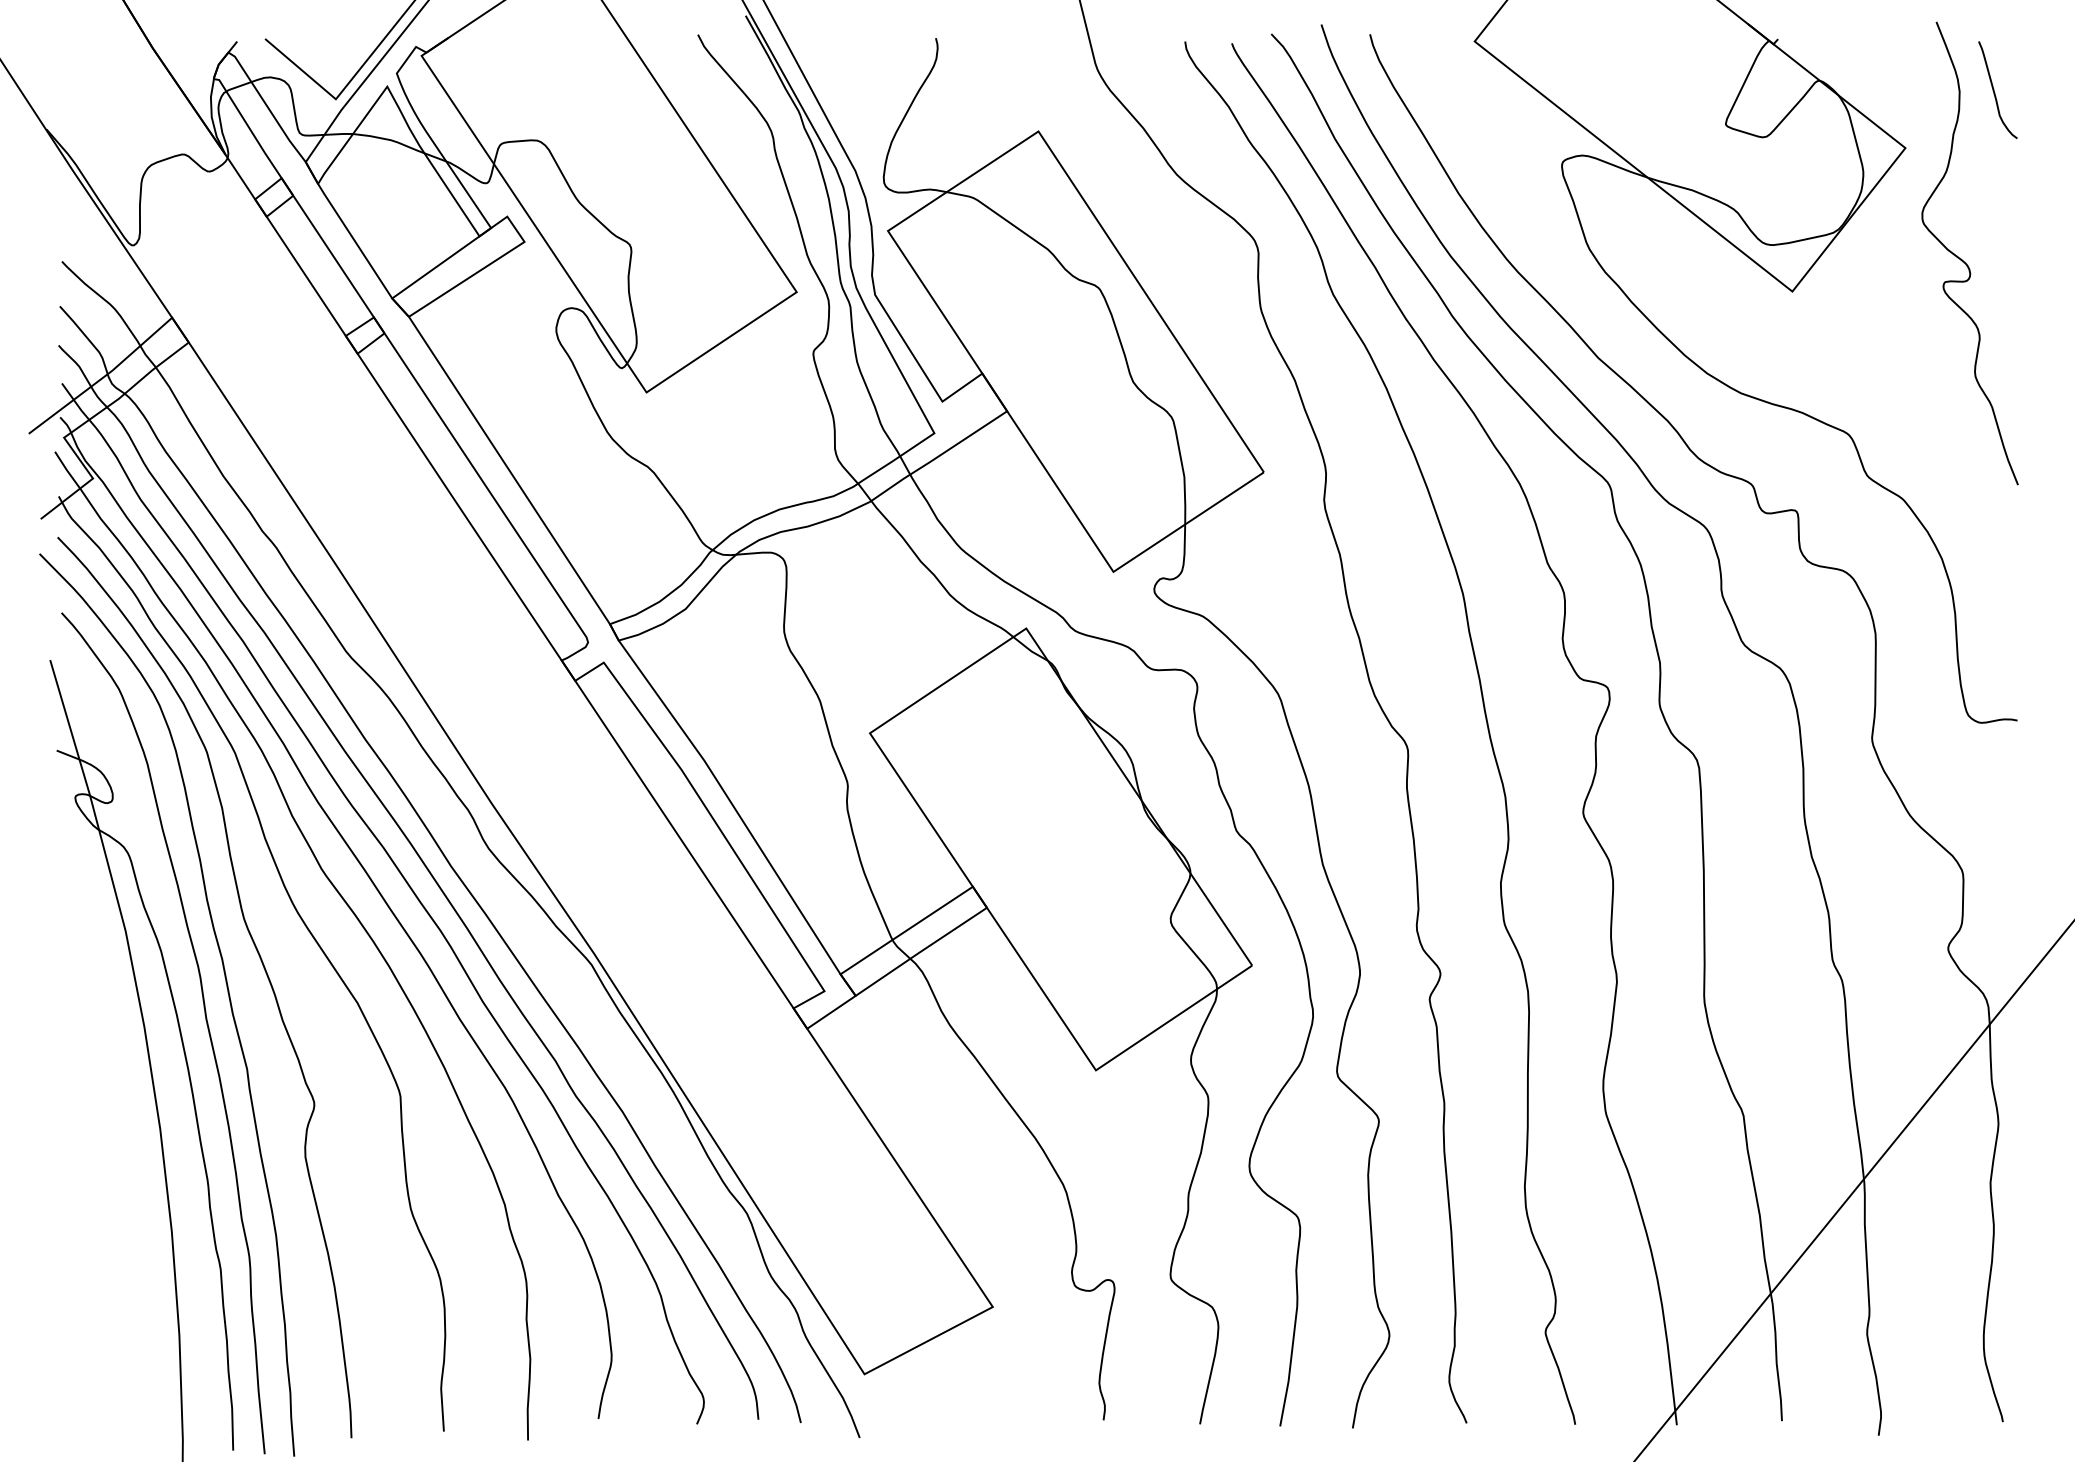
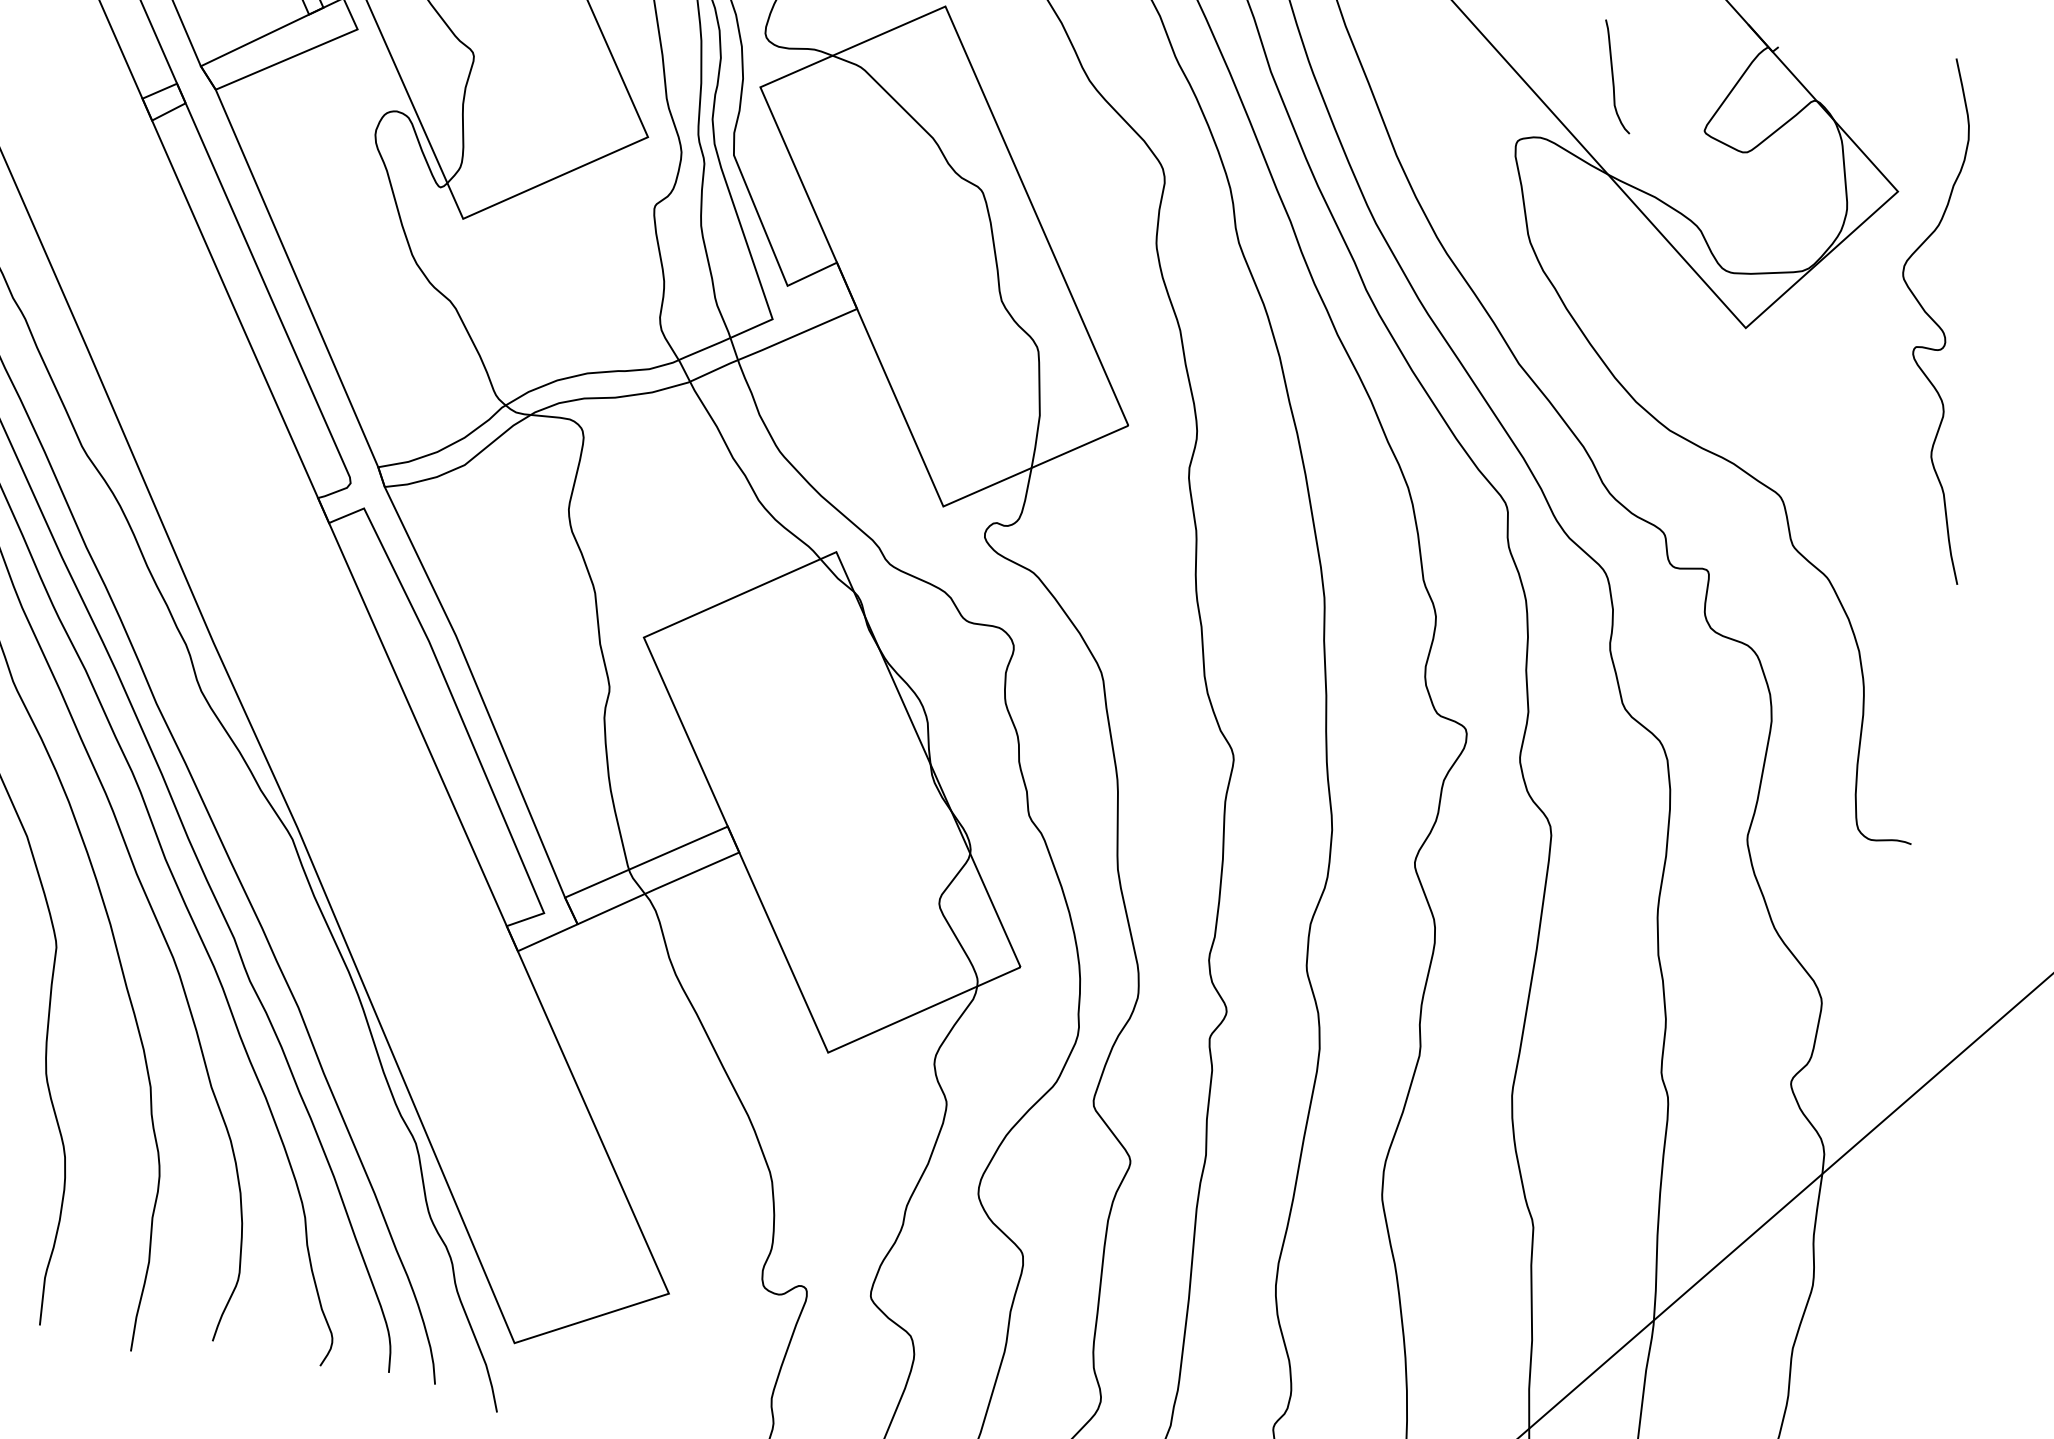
curve: (1994, 89) -> (1613, 75), moved

